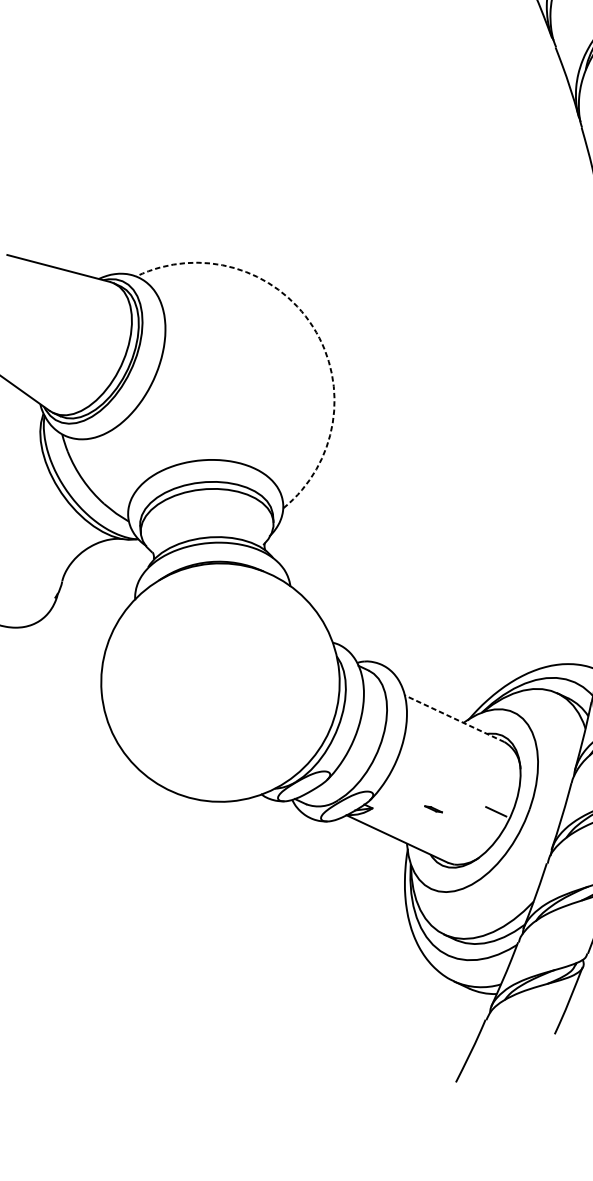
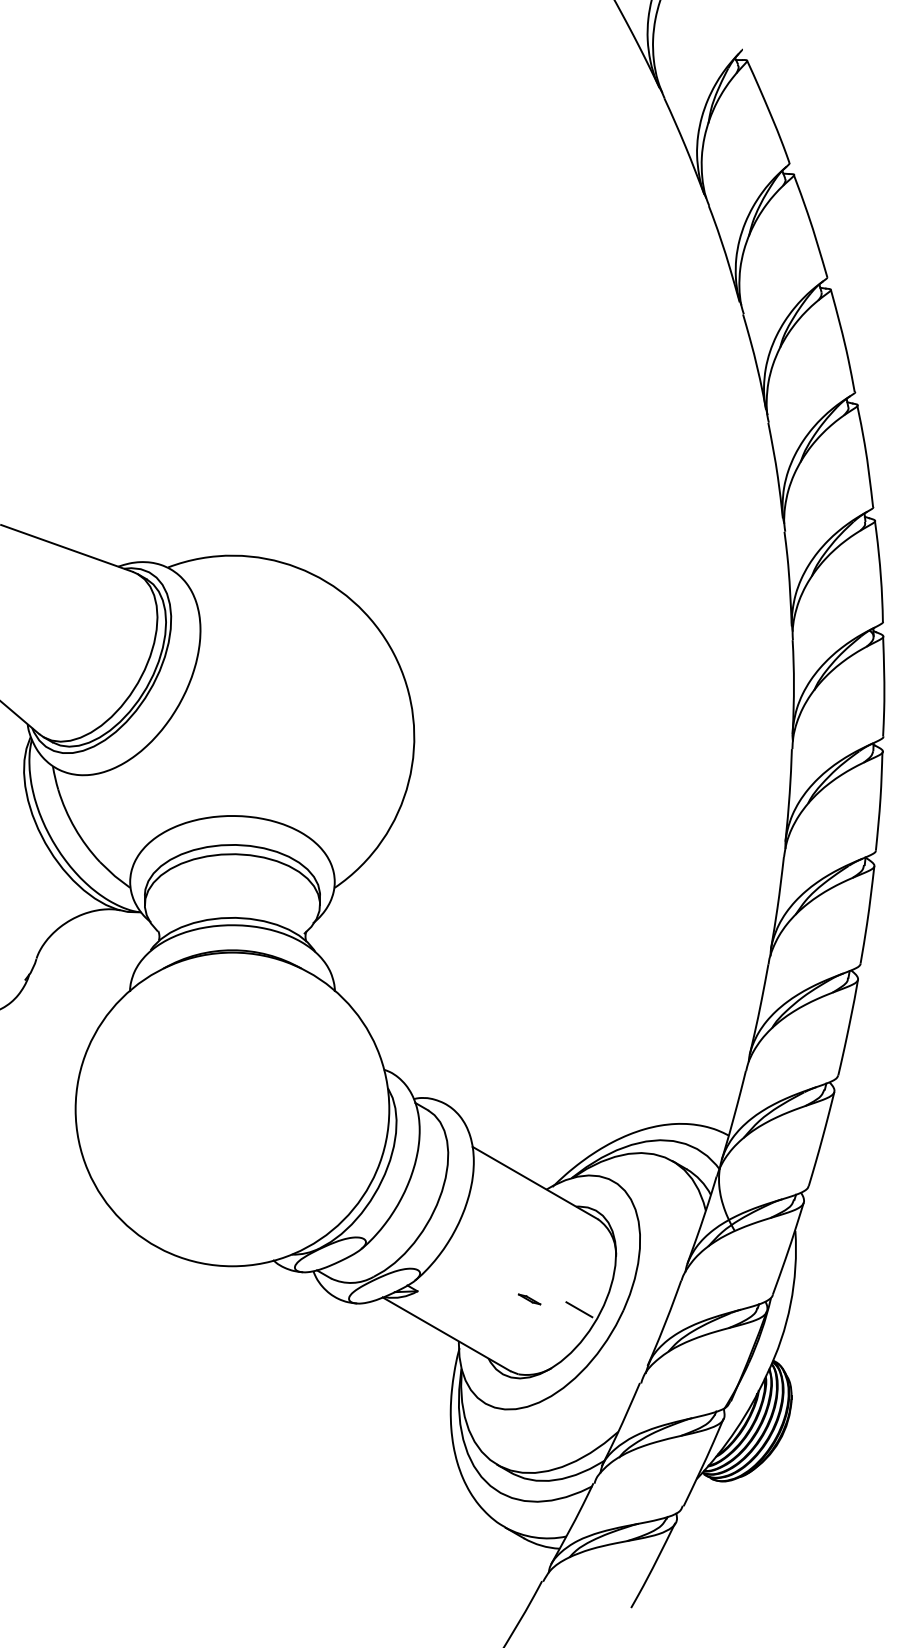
arc: (312, 326) -> (393, 653), dashed -> solid
line: (453, 718) -> (534, 1182), dashed -> solid
part: (433, 809) -> (529, 1299), moved

